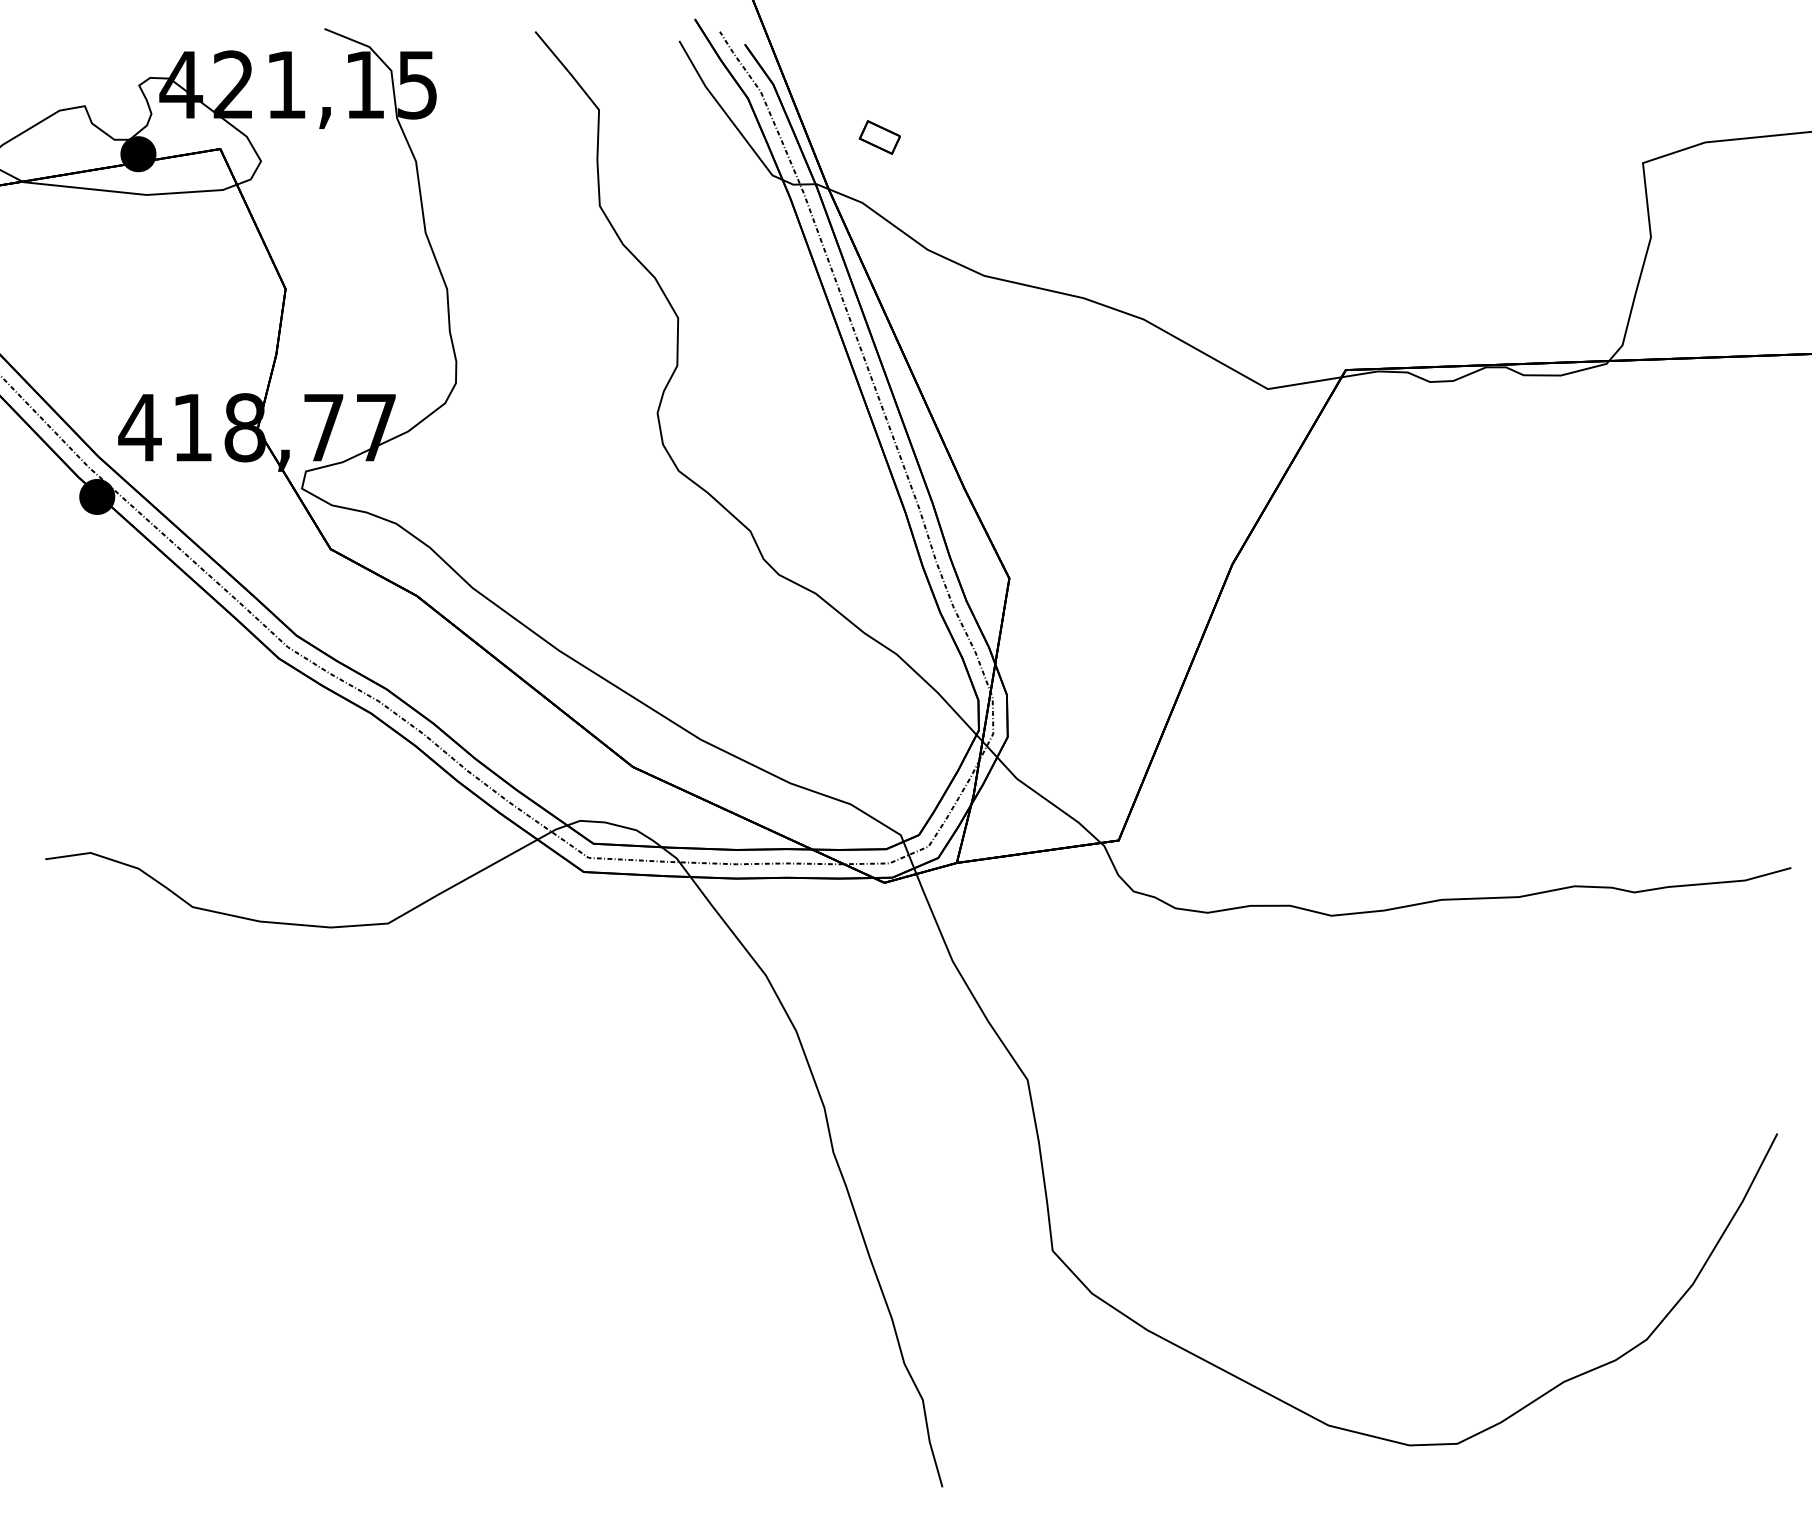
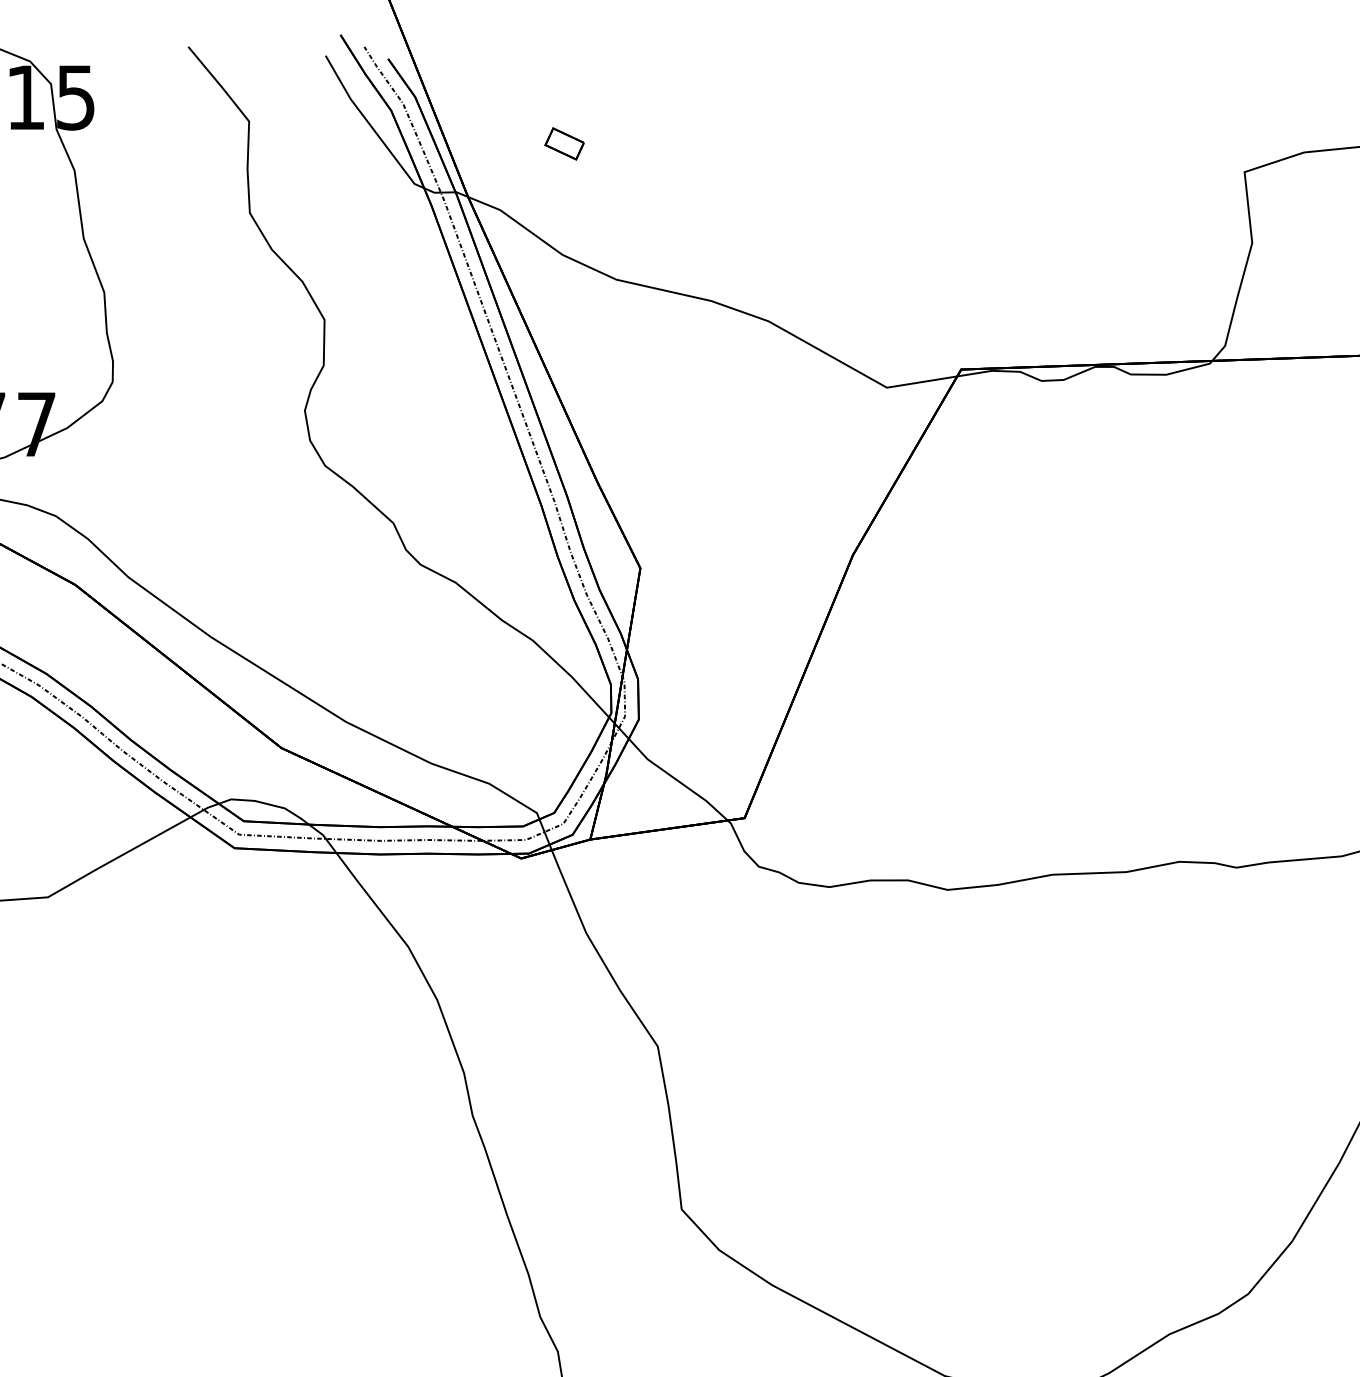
part: (879, 137) -> (564, 143), moved

